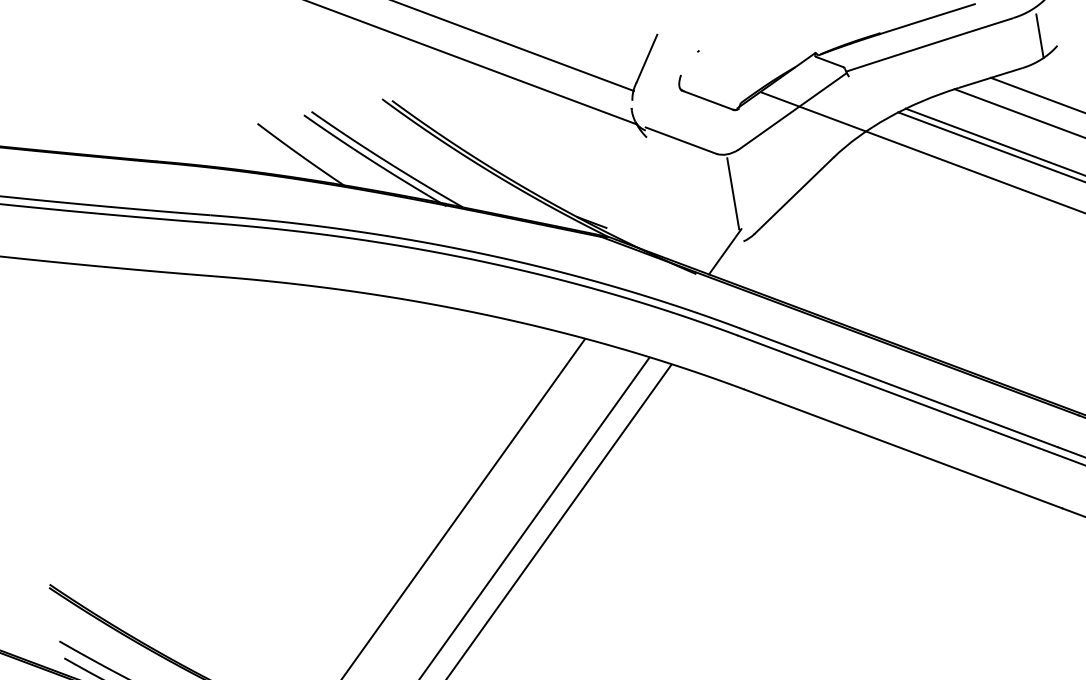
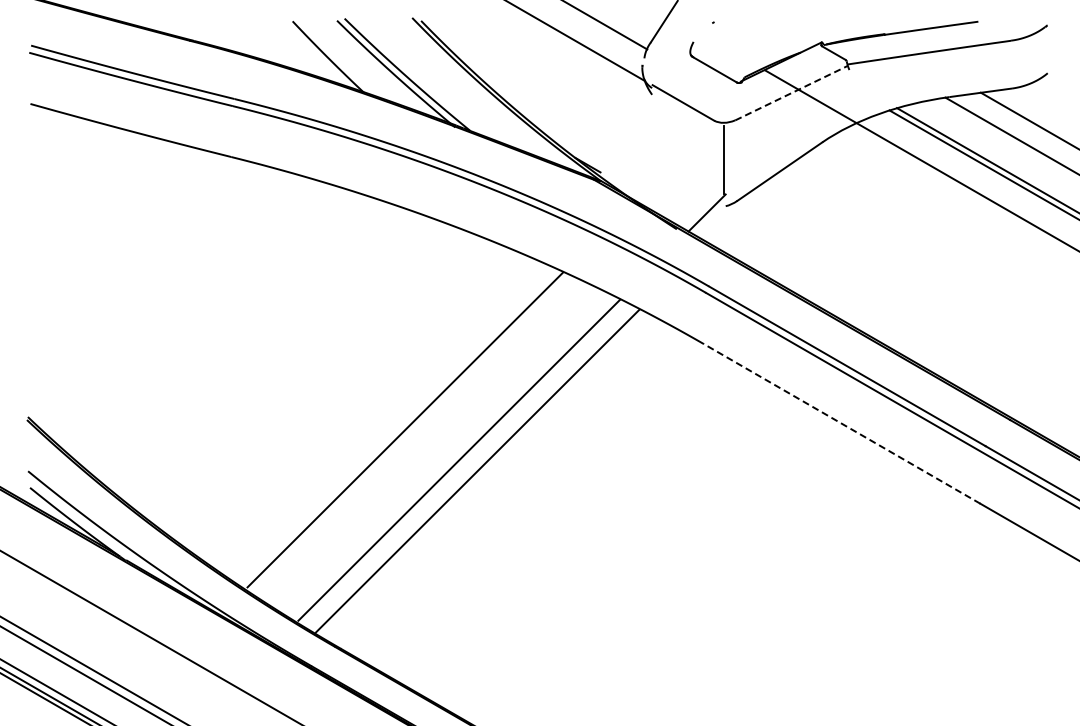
line: (1039, 36) -> (1032, 61), removed
line: (792, 111) -> (791, 93), solid -> dashed
line: (903, 448) -> (842, 423), solid -> dashed

